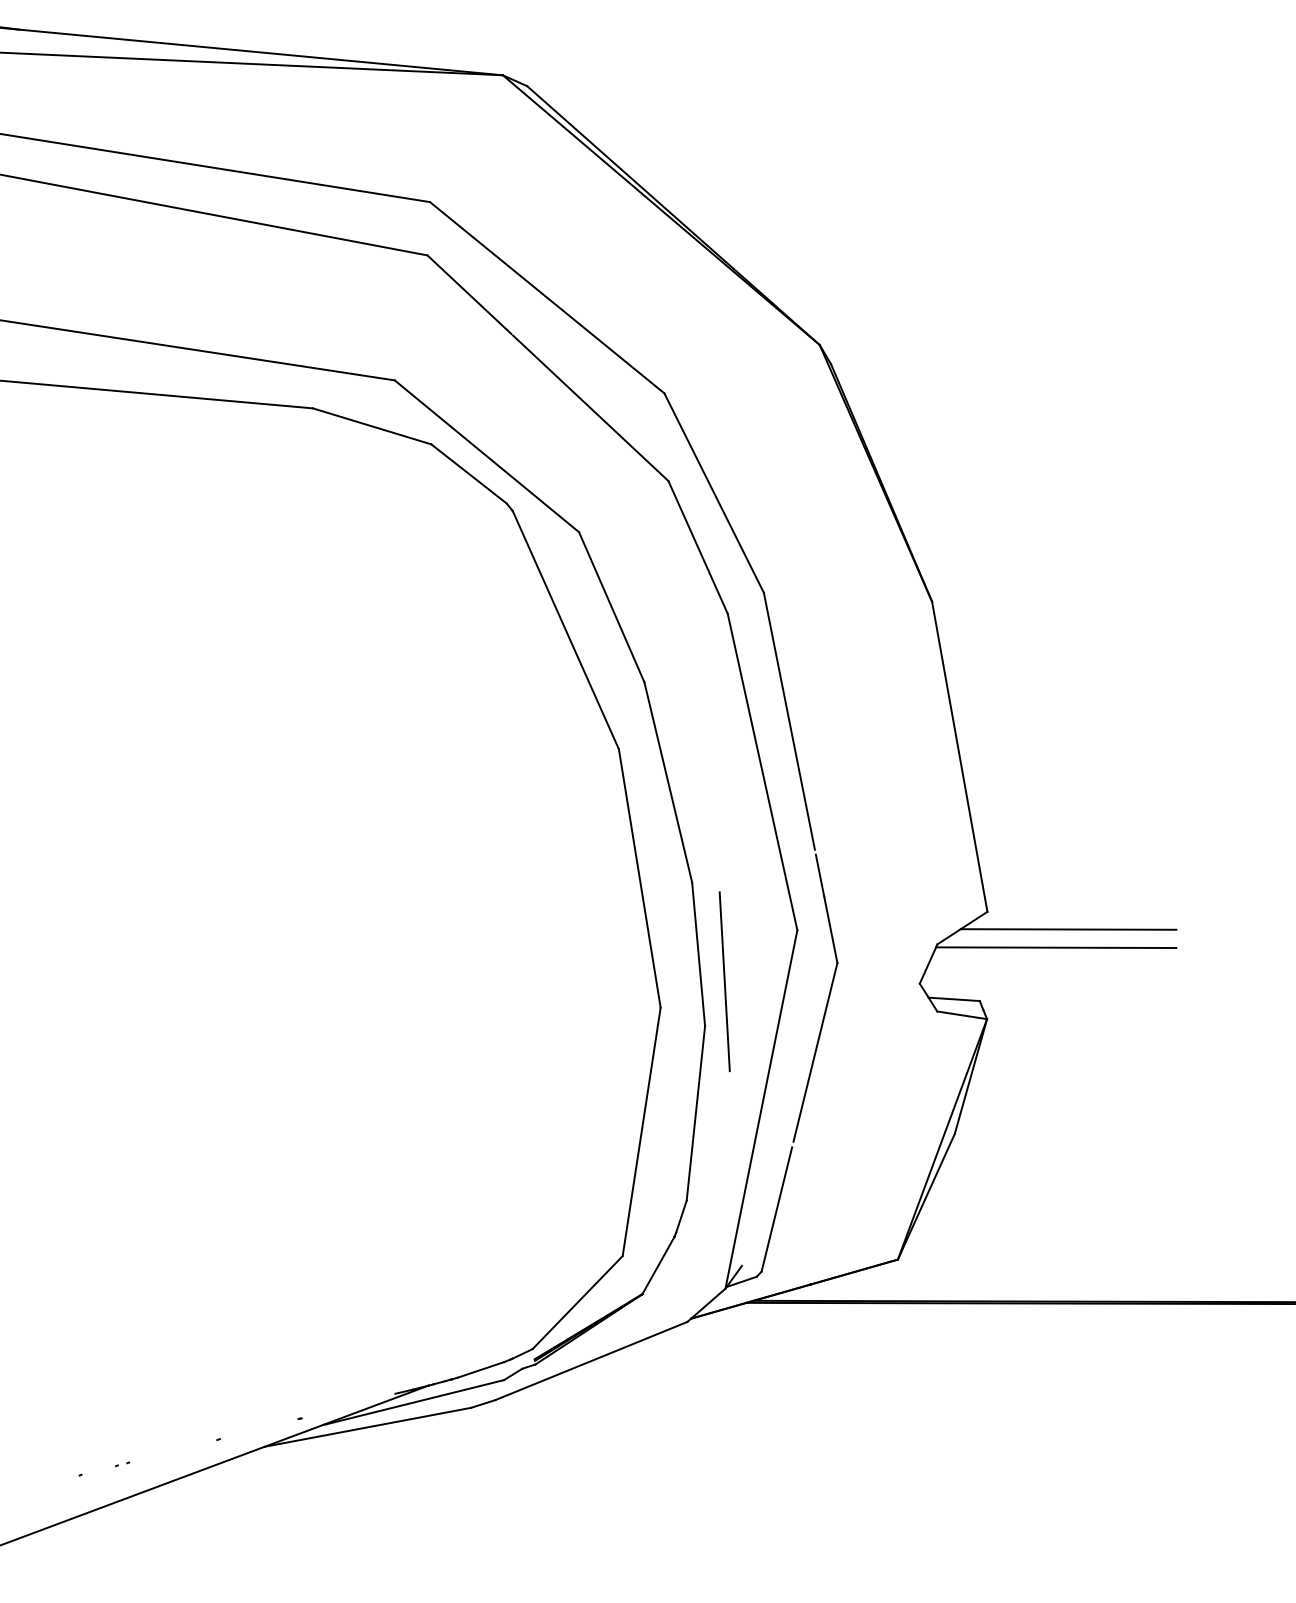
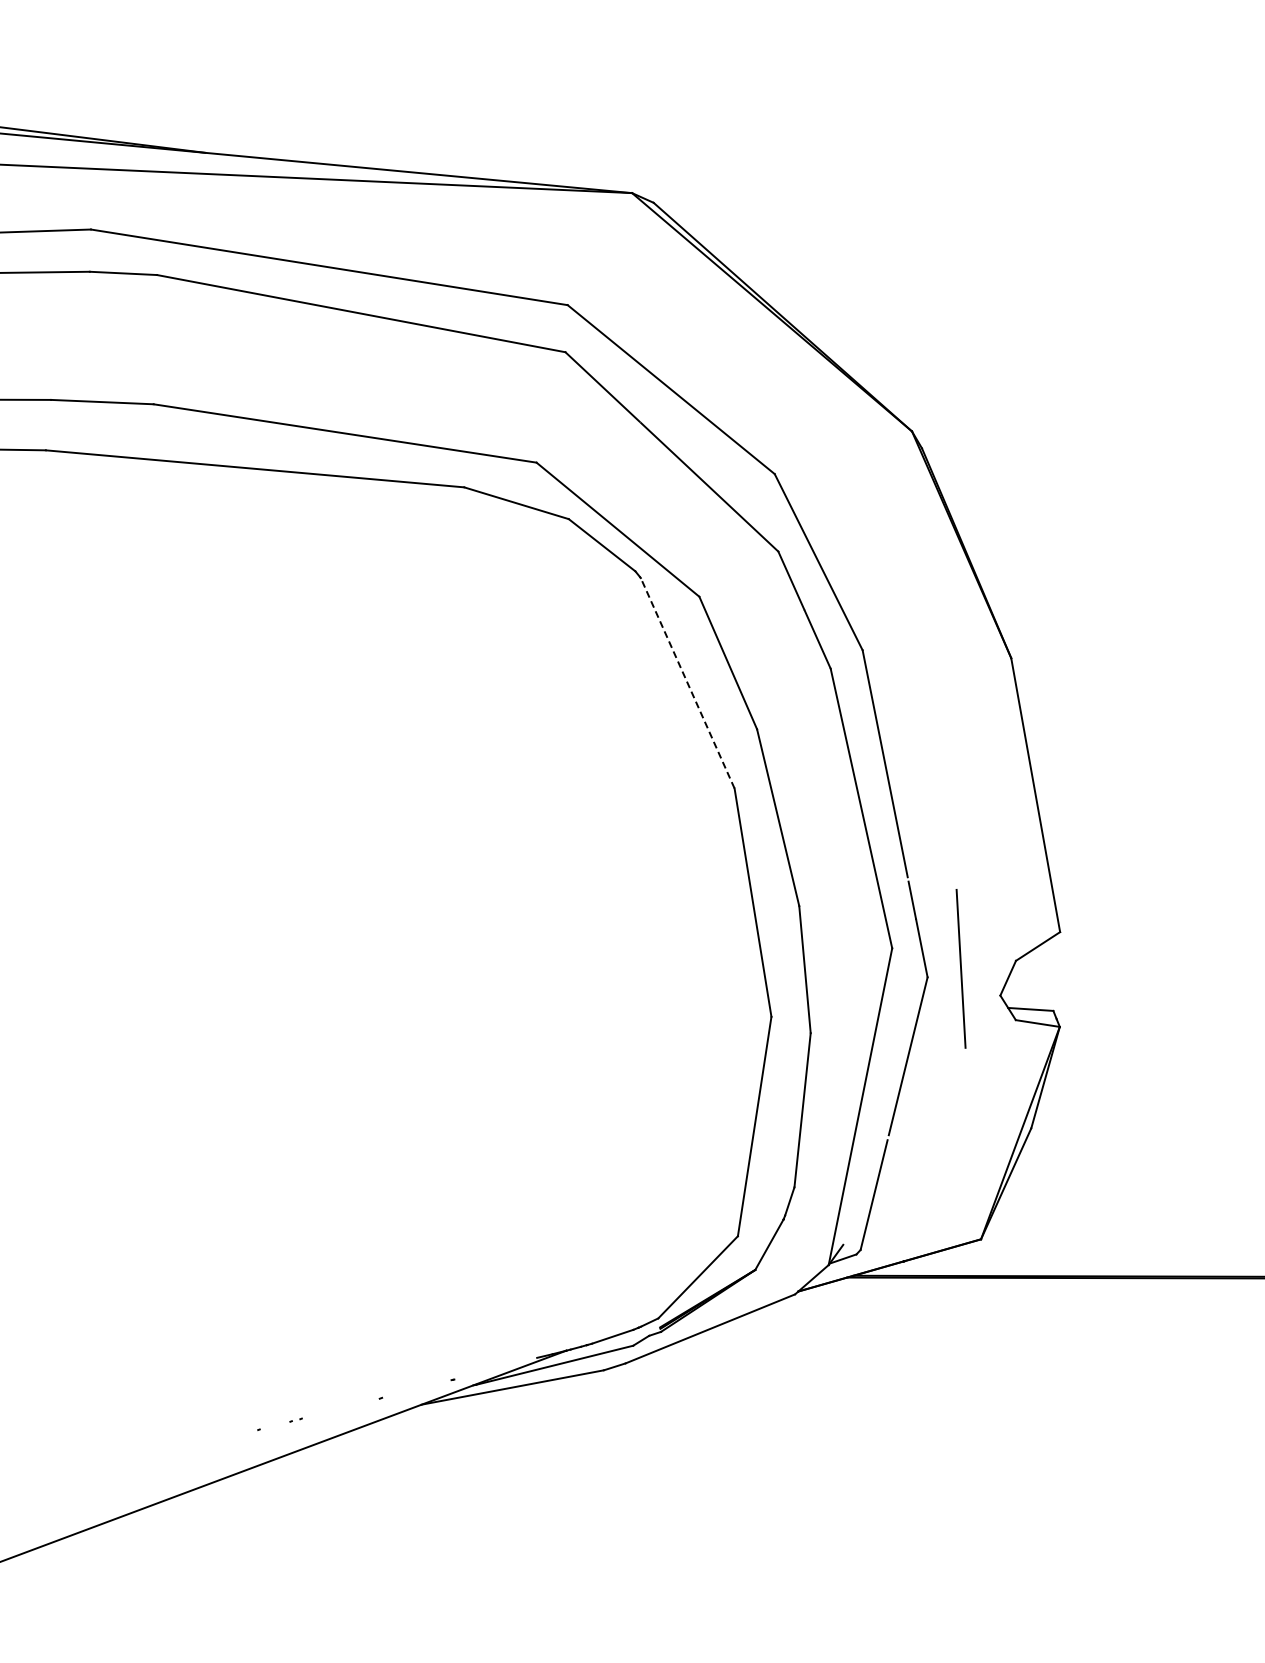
line: (565, 629) -> (687, 682), solid -> dashed
line: (1068, 929) -> (1131, 947), removed
line: (1055, 947) -> (1120, 963), removed
line: (724, 981) -> (960, 968), moved

